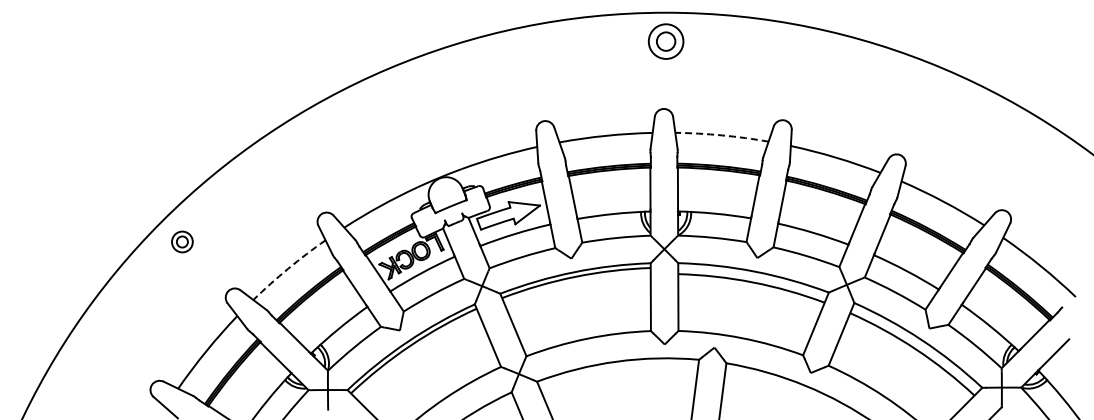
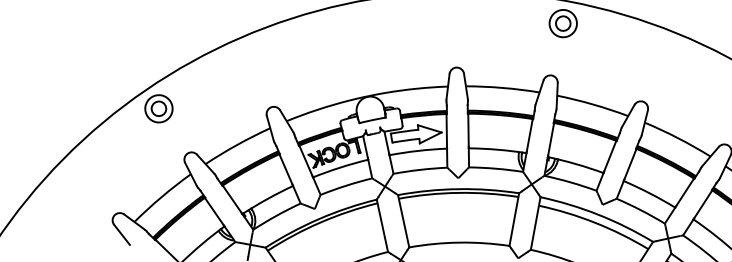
arc: (722, 135) -> (593, 104), dashed -> solid
part: (182, 241) -> (159, 108), size x1.67
arc: (288, 268) -> (237, 144), dashed -> solid

